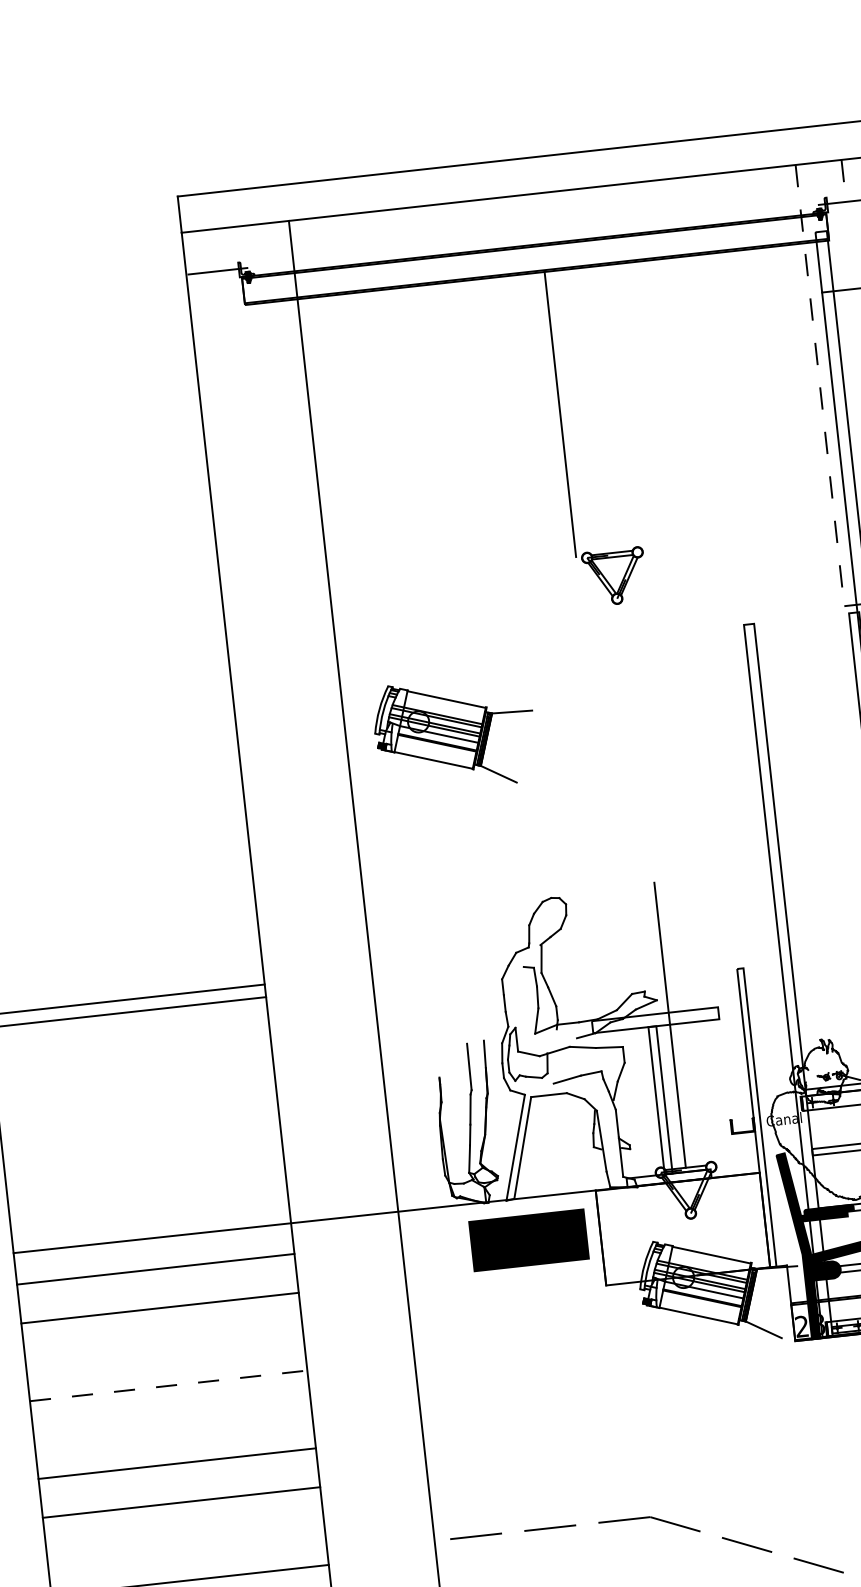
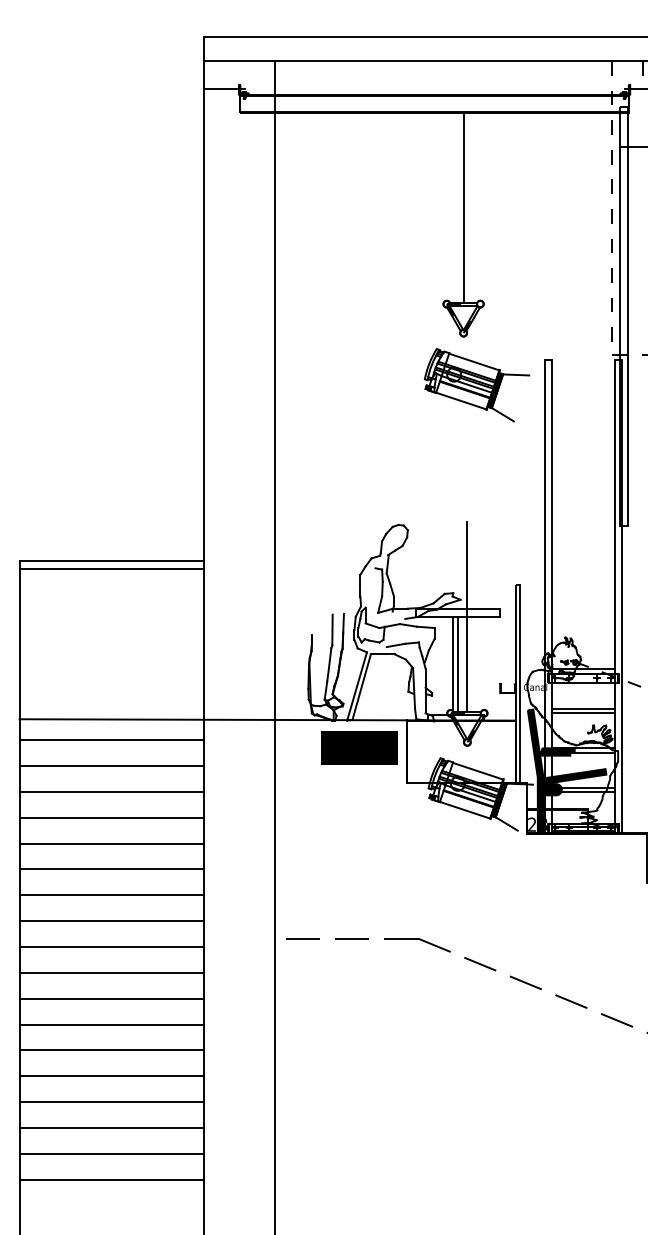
line: (560, 413) -> (463, 207), moved
part: (453, 734) -> (476, 385), moved
line: (163, 1346) -> (111, 791), added
line: (169, 1385) -> (112, 817), dashed -> solid
line: (172, 1424) -> (111, 843), added
line: (185, 1542) -> (111, 921), added

